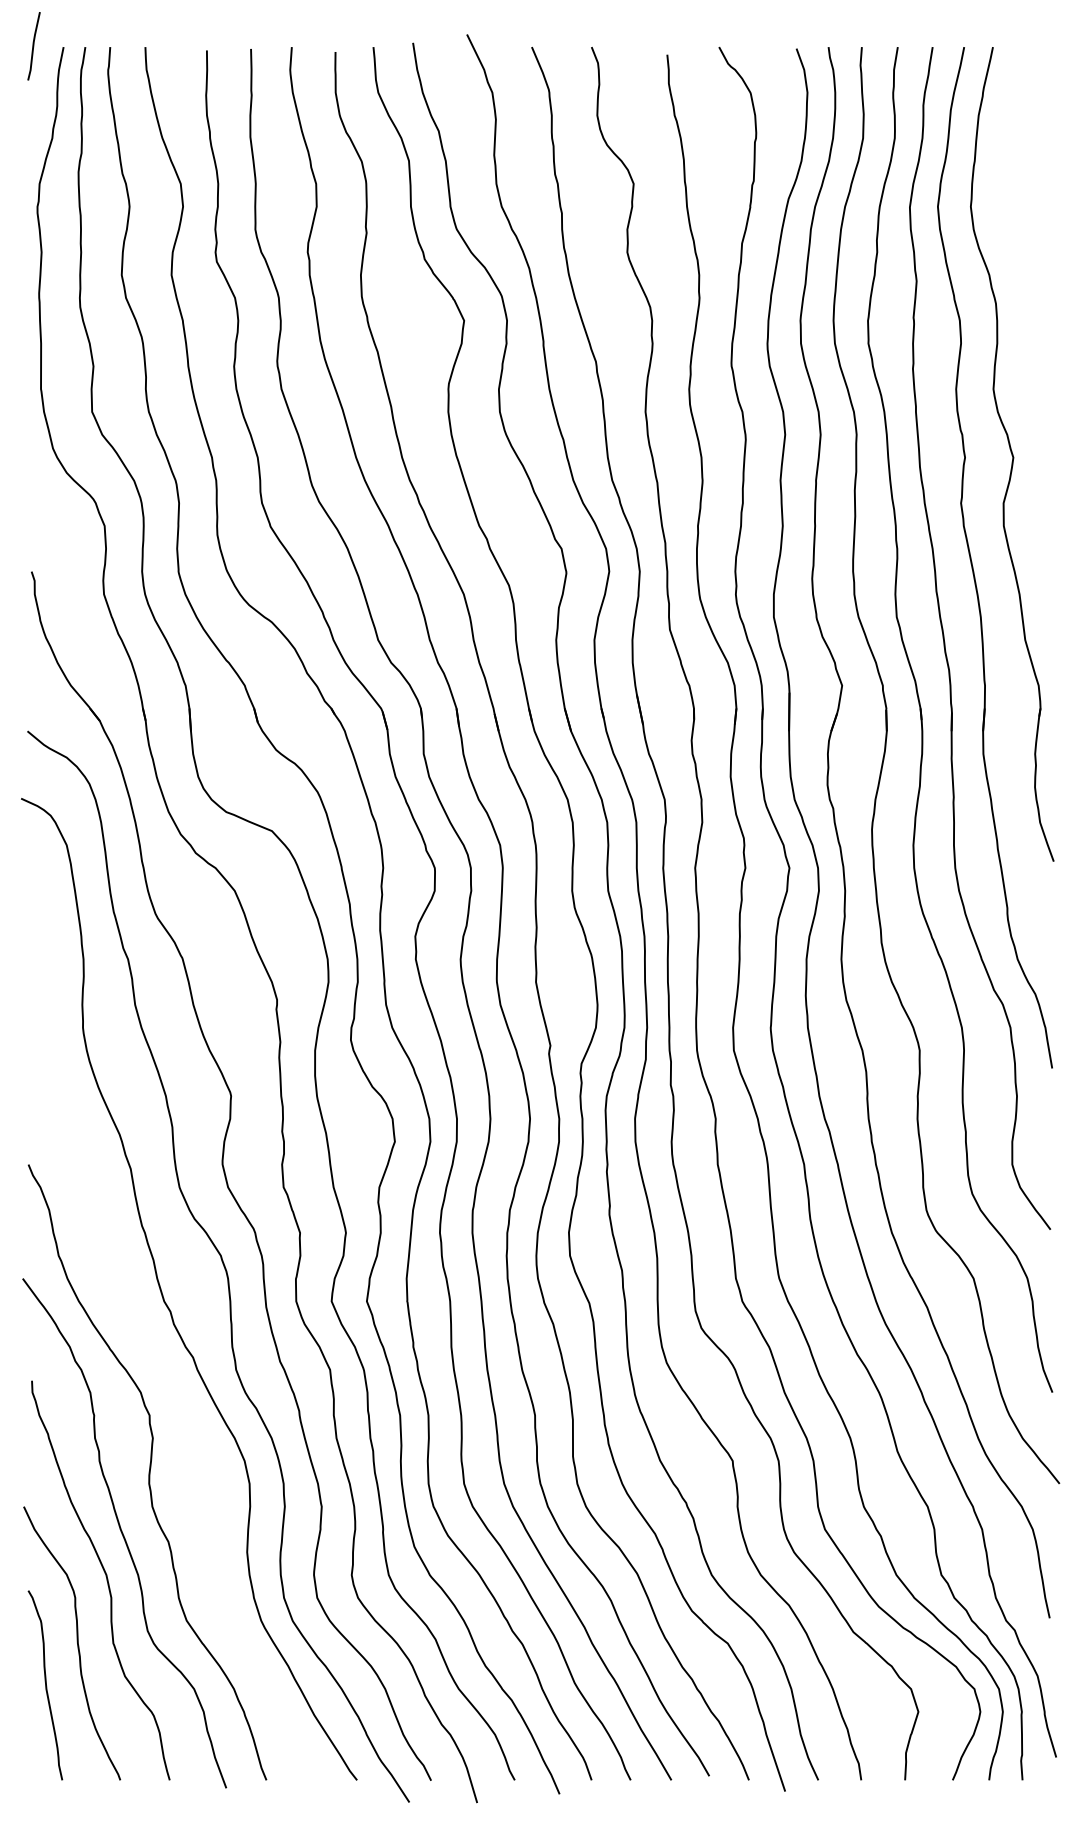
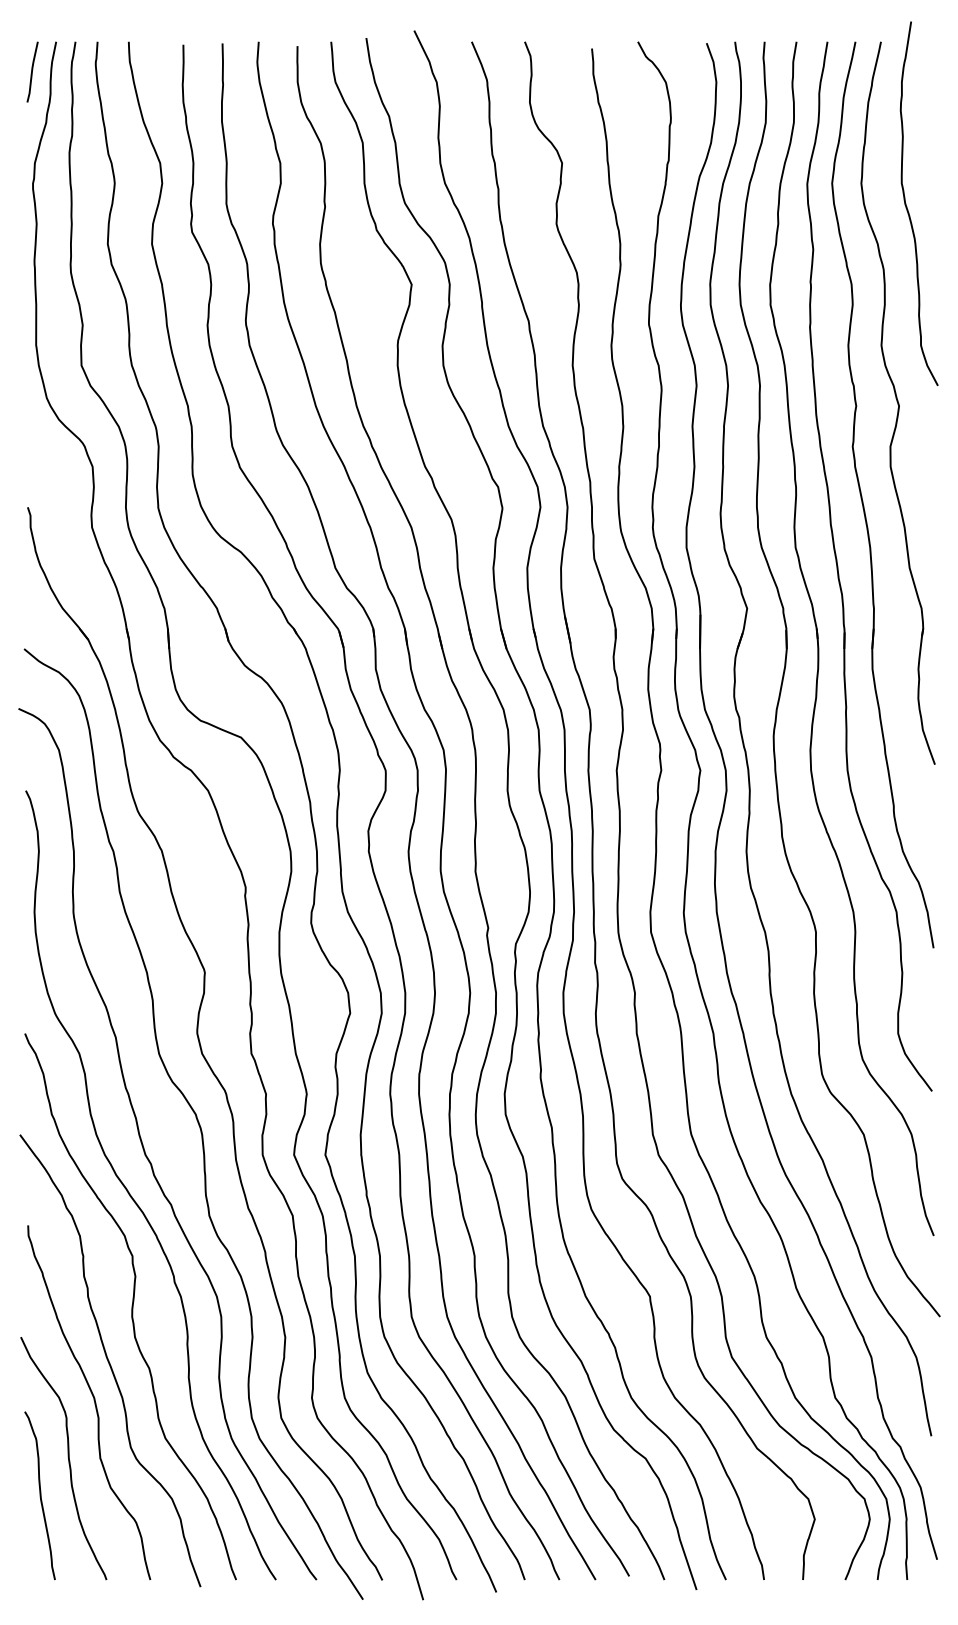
line: (33, 46) -> (32, 72), moved
curve: (1022, 232) -> (907, 206), added
curve: (149, 1348) -> (132, 1196), added

